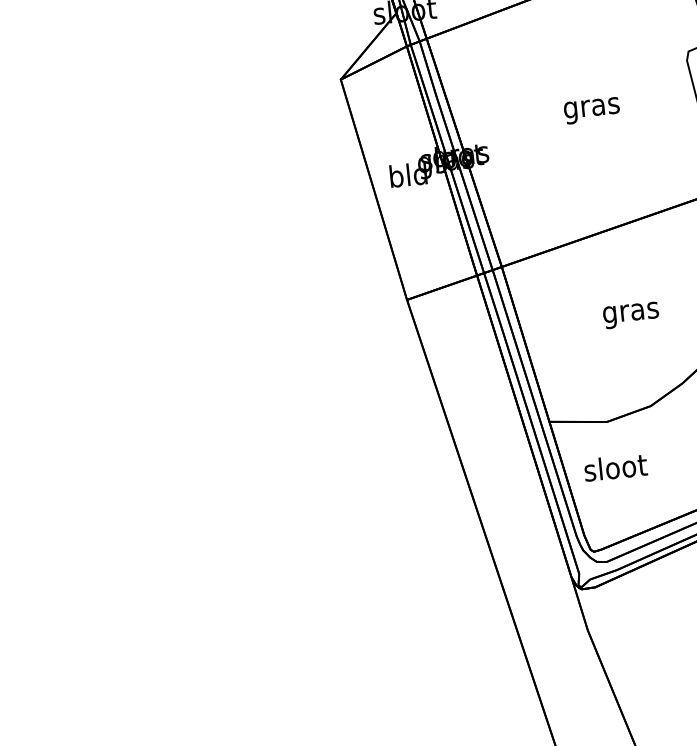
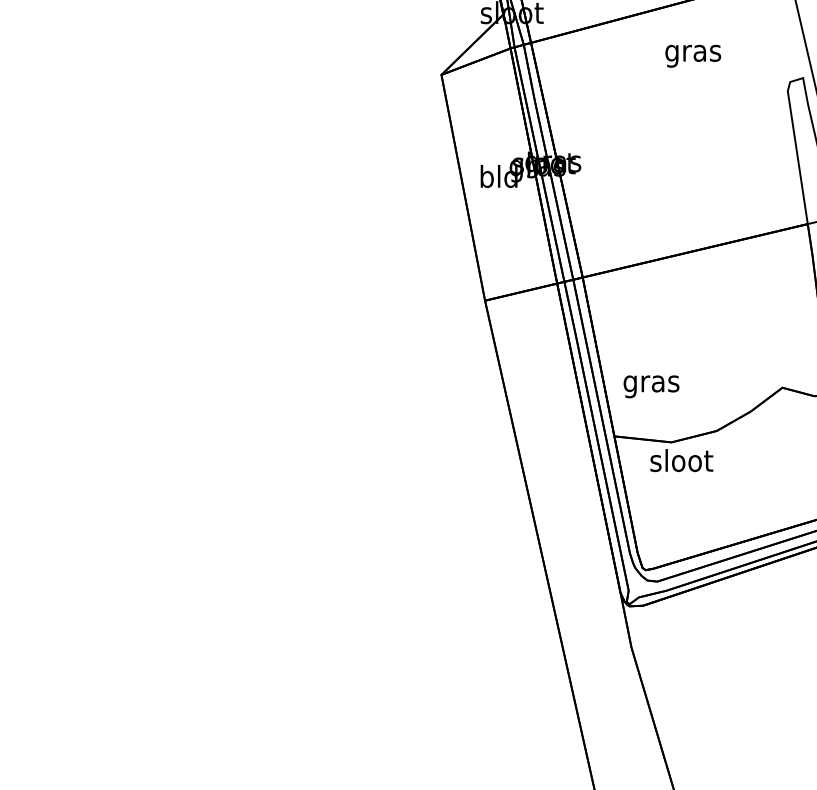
text: (592, 110) -> (693, 55), moved
text: (631, 315) -> (651, 386), moved
text: (615, 467) -> (681, 460), moved

